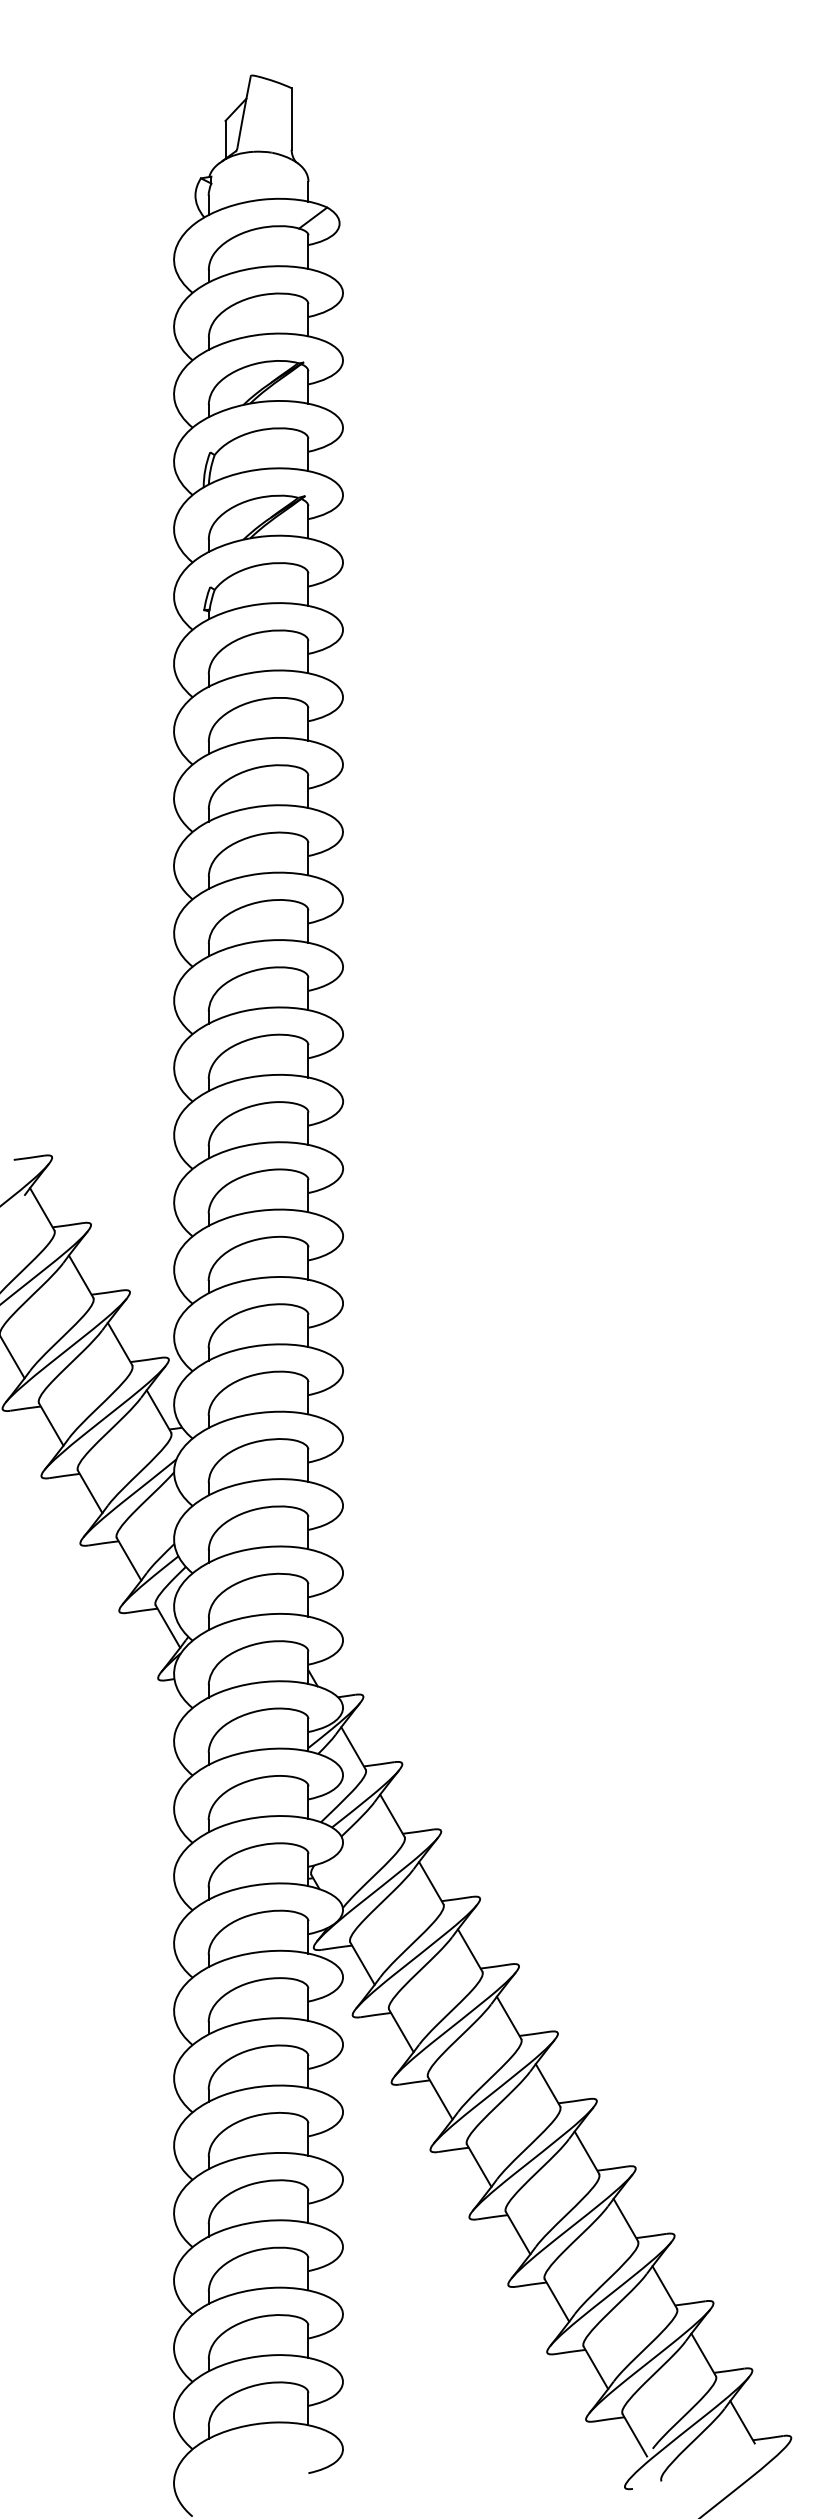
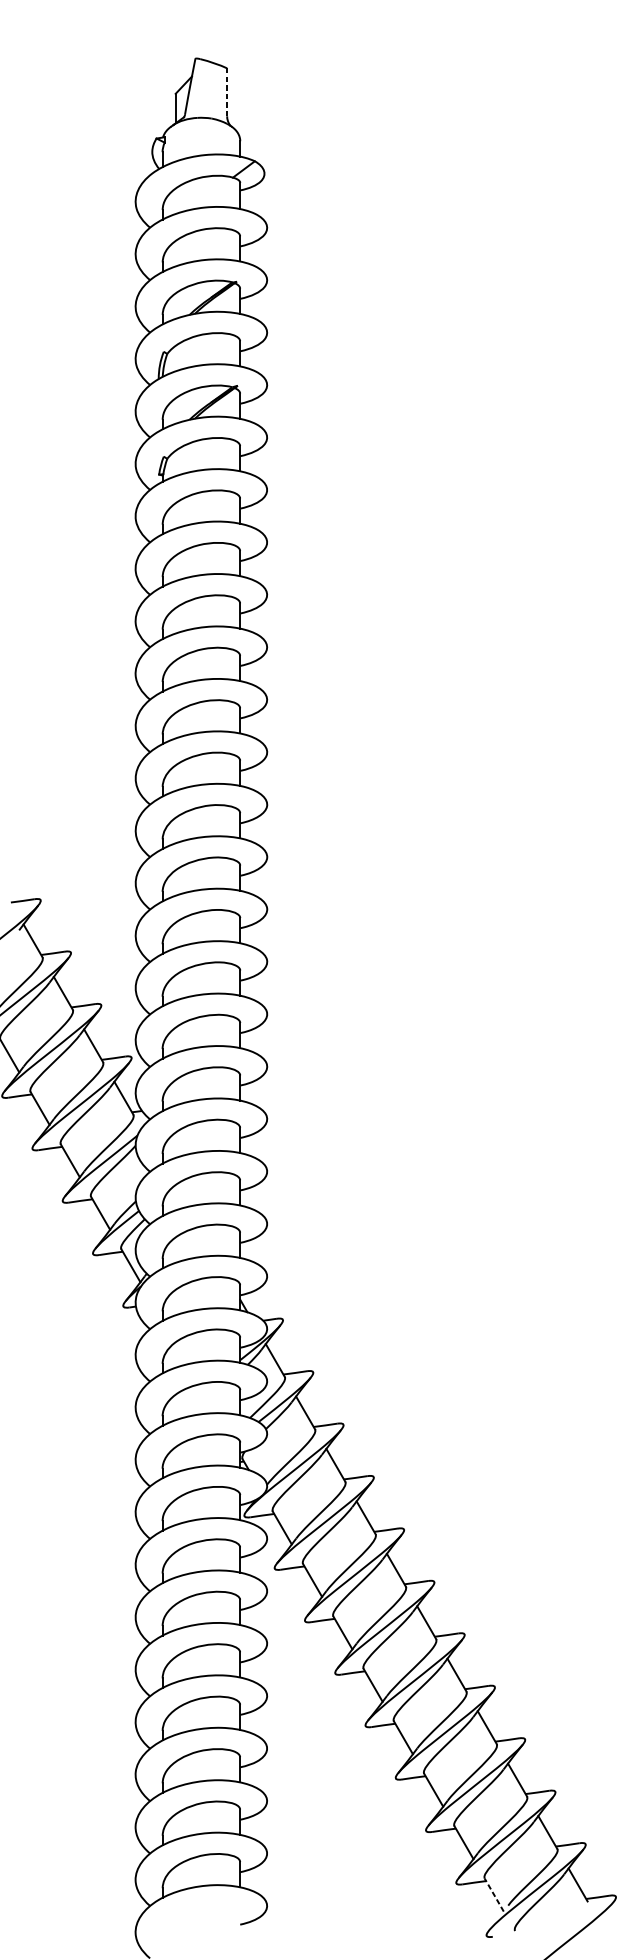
line: (291, 118) -> (227, 91), solid -> dashed
line: (634, 2434) -> (494, 1894), solid -> dashed

